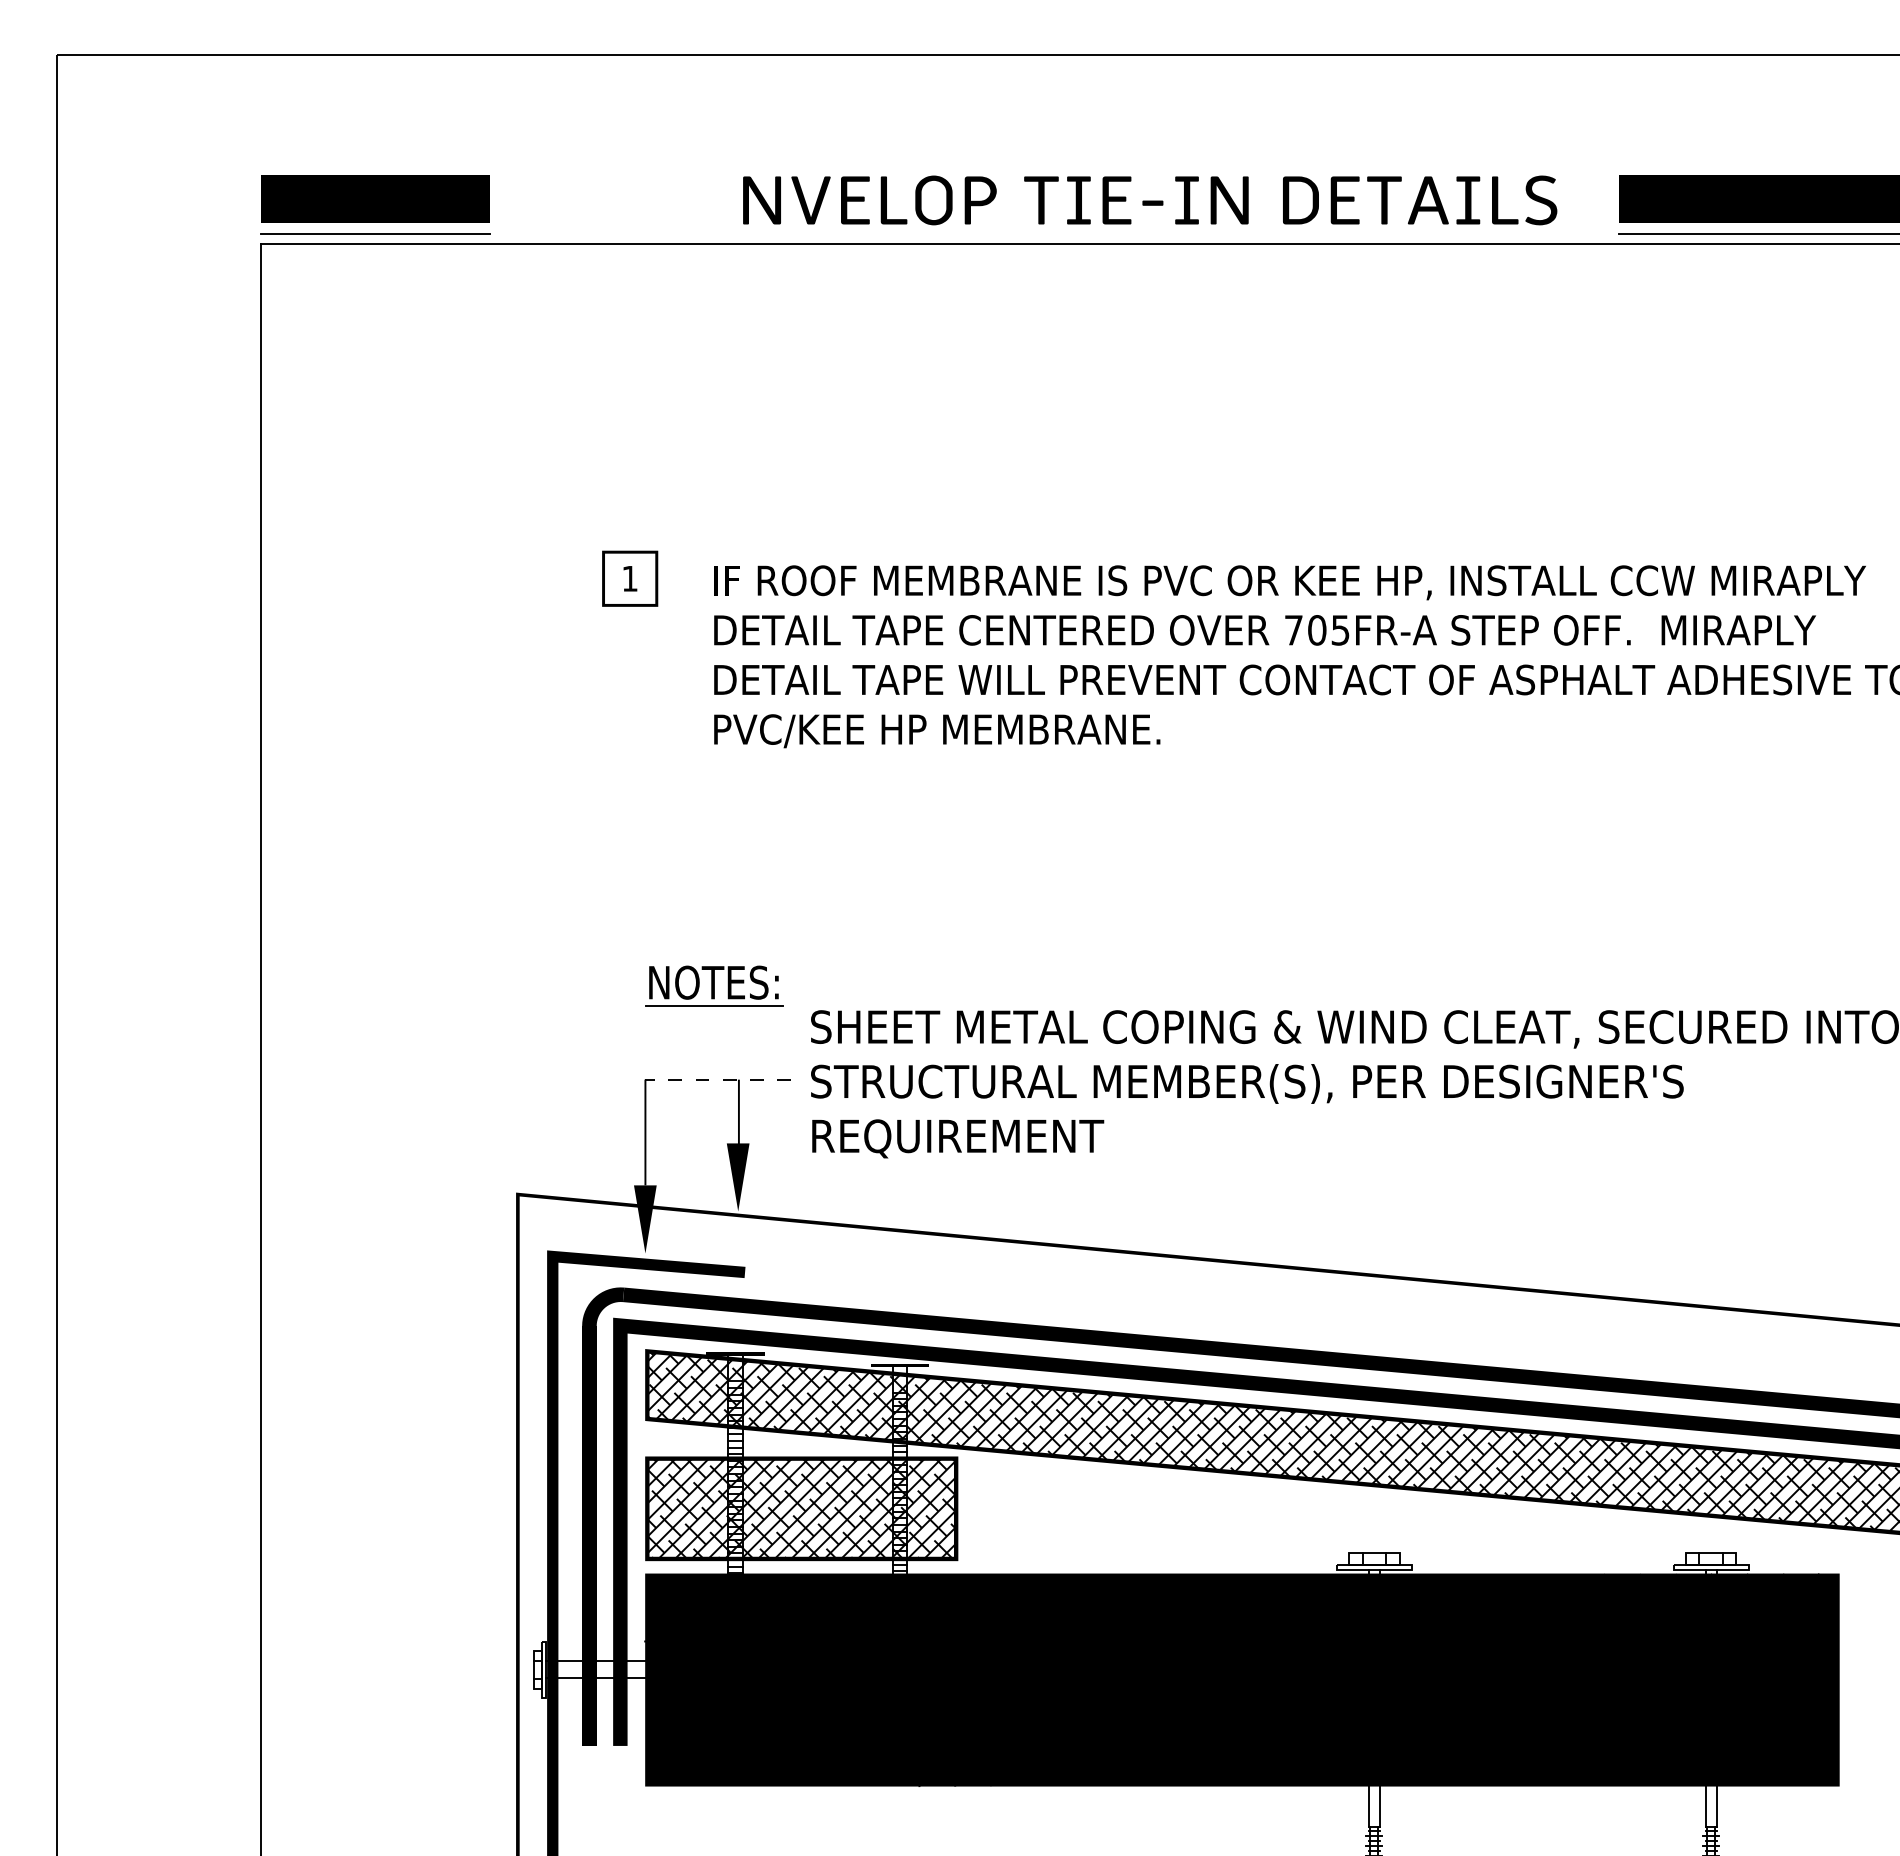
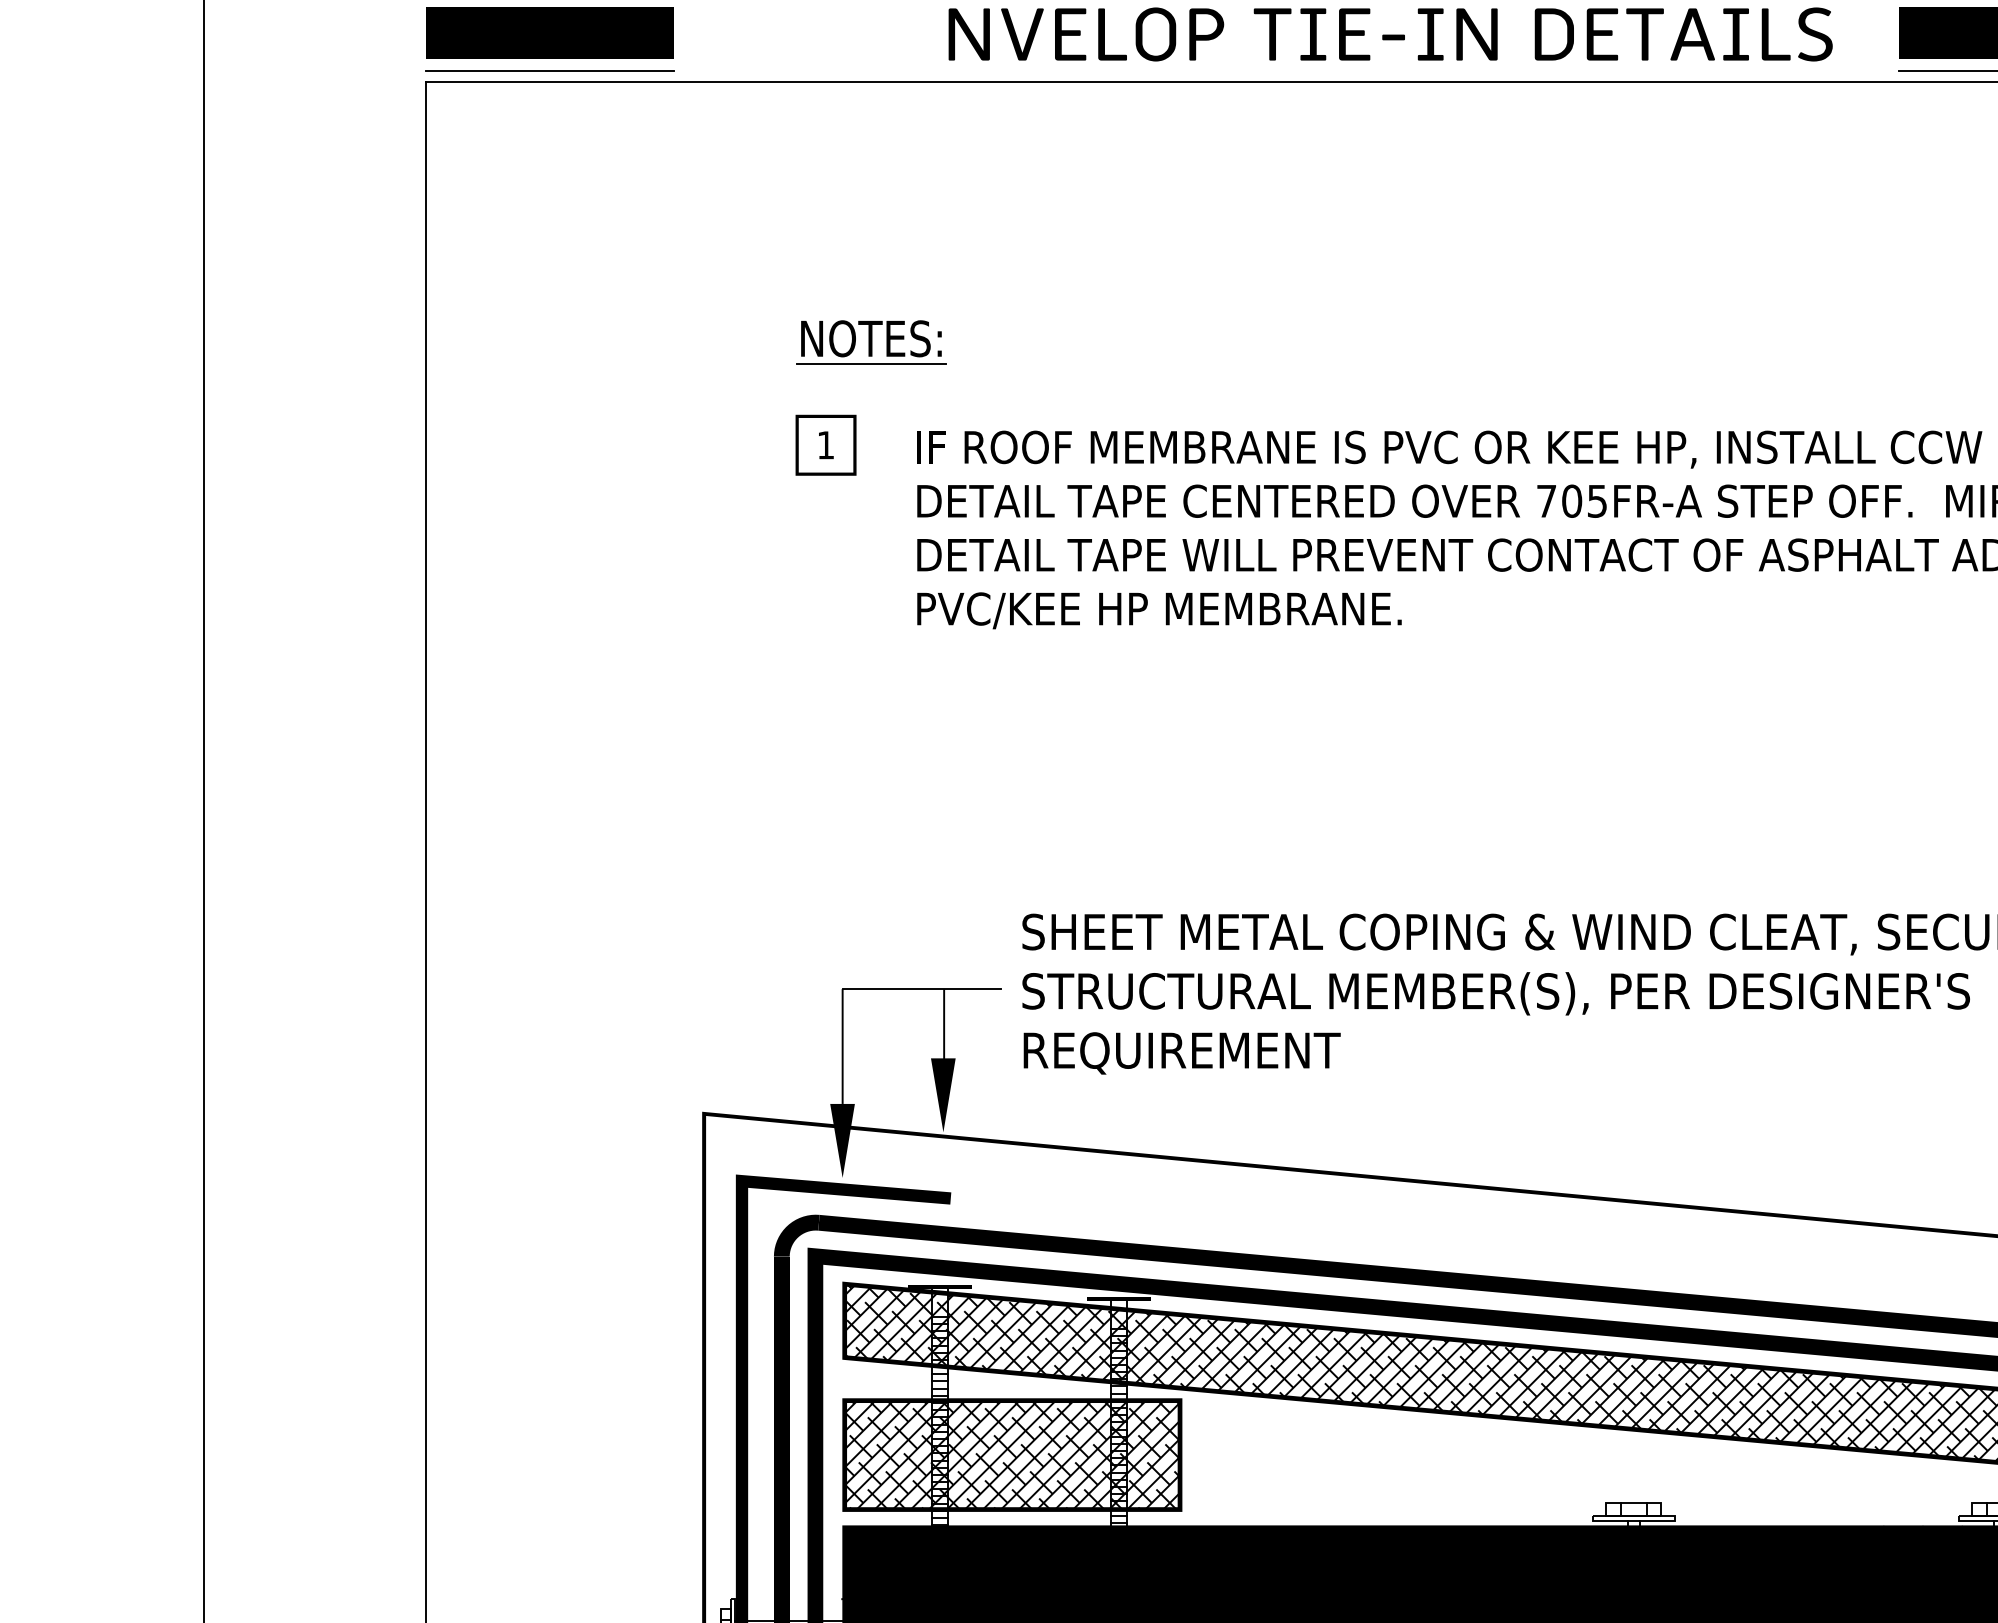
part: (714, 985) -> (872, 341), moved
line: (718, 1079) -> (921, 988), dashed -> solid

